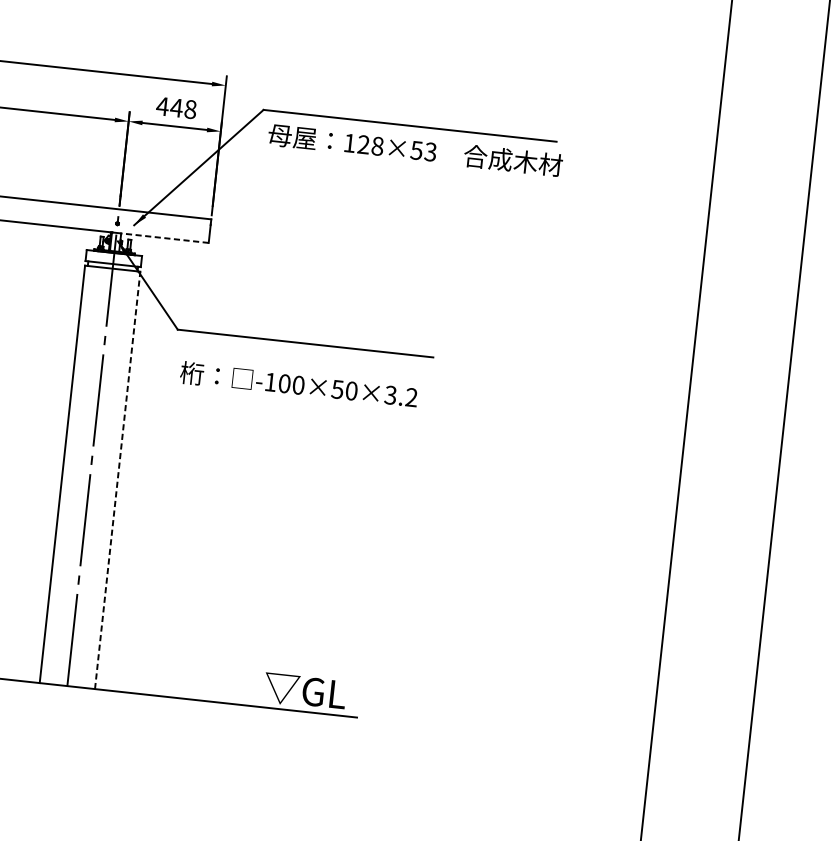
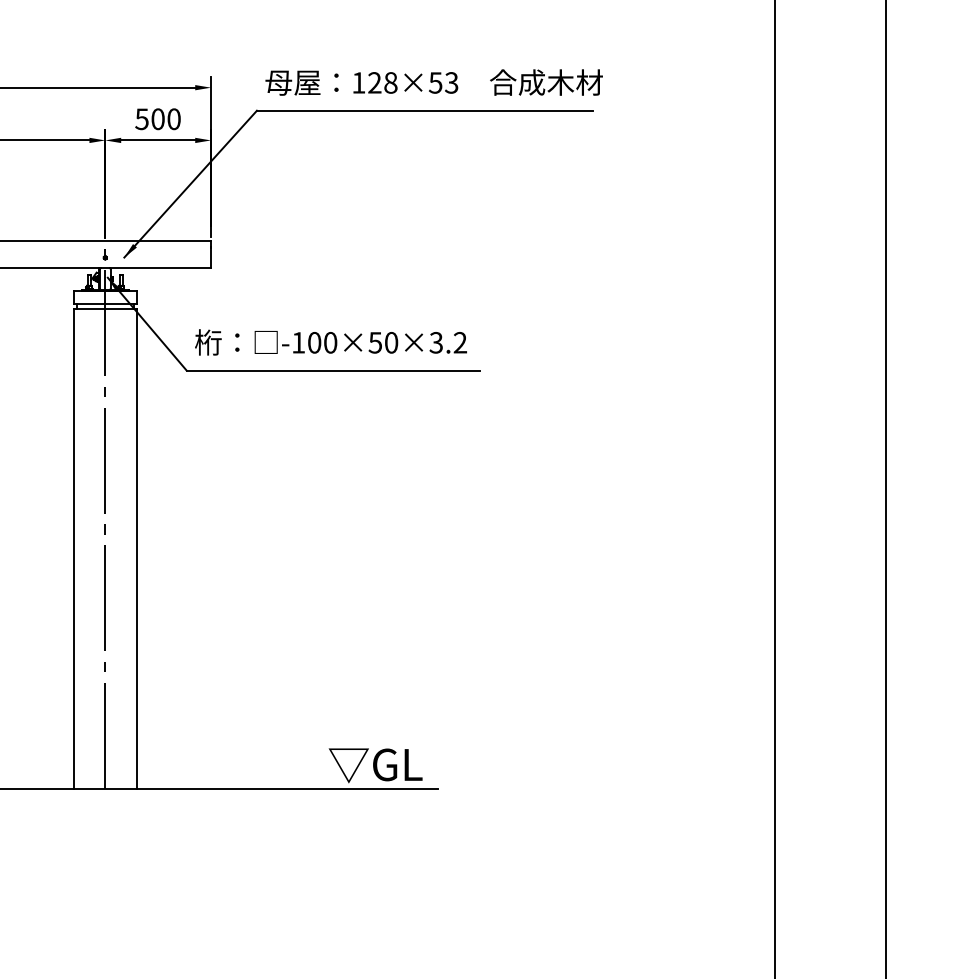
text: (176, 108) -> (157, 119), 448 -> 500
text: (414, 149) -> (433, 82), moved
line: (164, 238) -> (160, 268), dashed -> solid
text: (298, 385) -> (330, 342), moved
line: (118, 480) -> (137, 548), dashed -> solid

